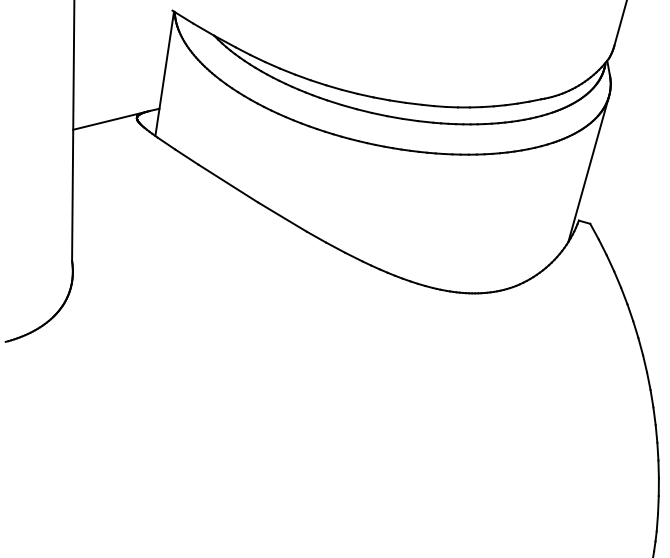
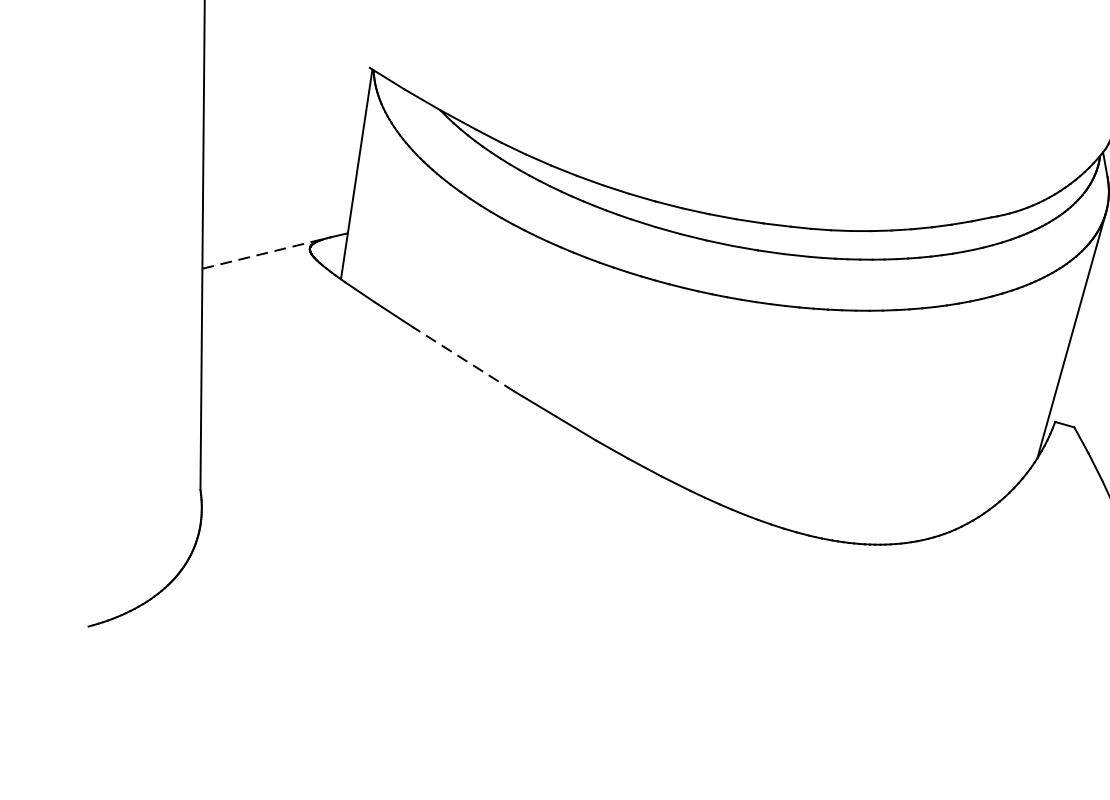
line: (111, 120) -> (266, 253), solid -> dashed
line: (227, 183) -> (462, 359), solid -> dashed

